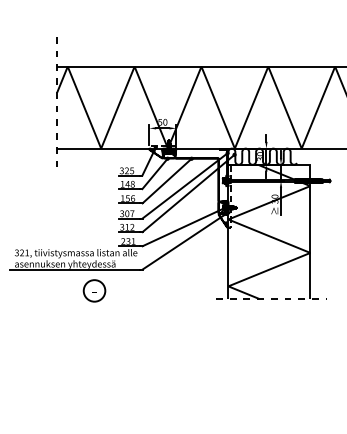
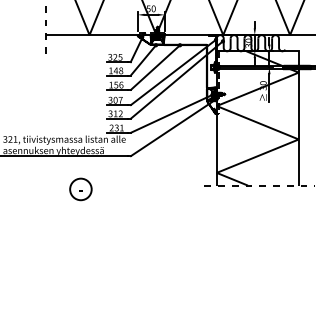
part: (94, 290) -> (80, 189), moved

